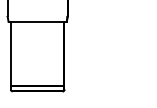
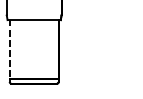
line: (11, 53) -> (10, 49), solid -> dashed

